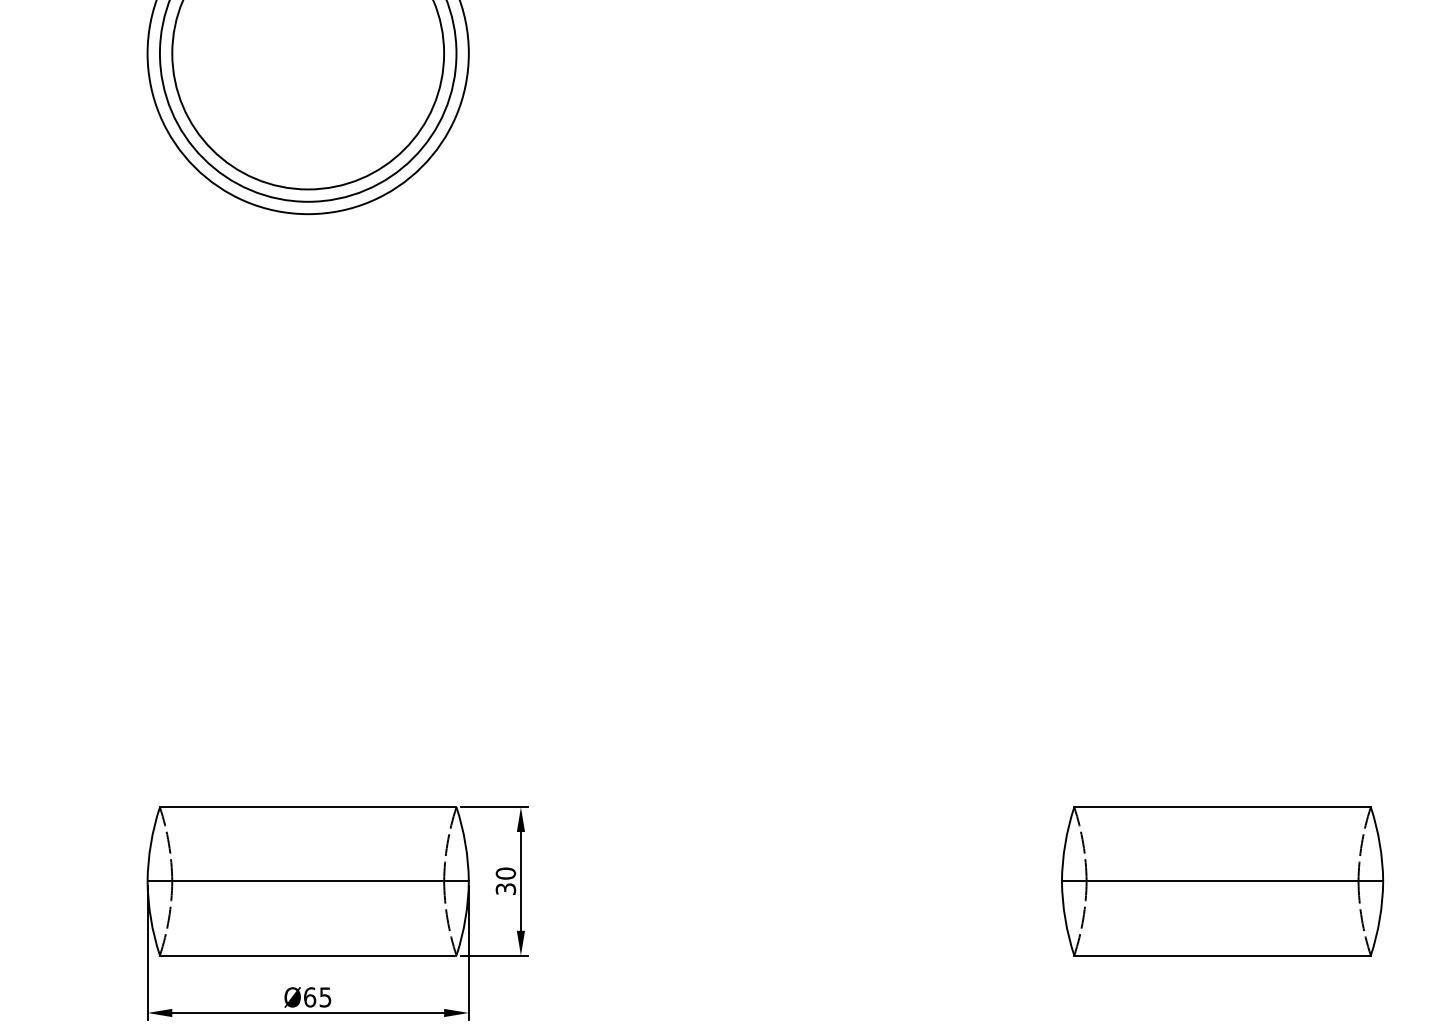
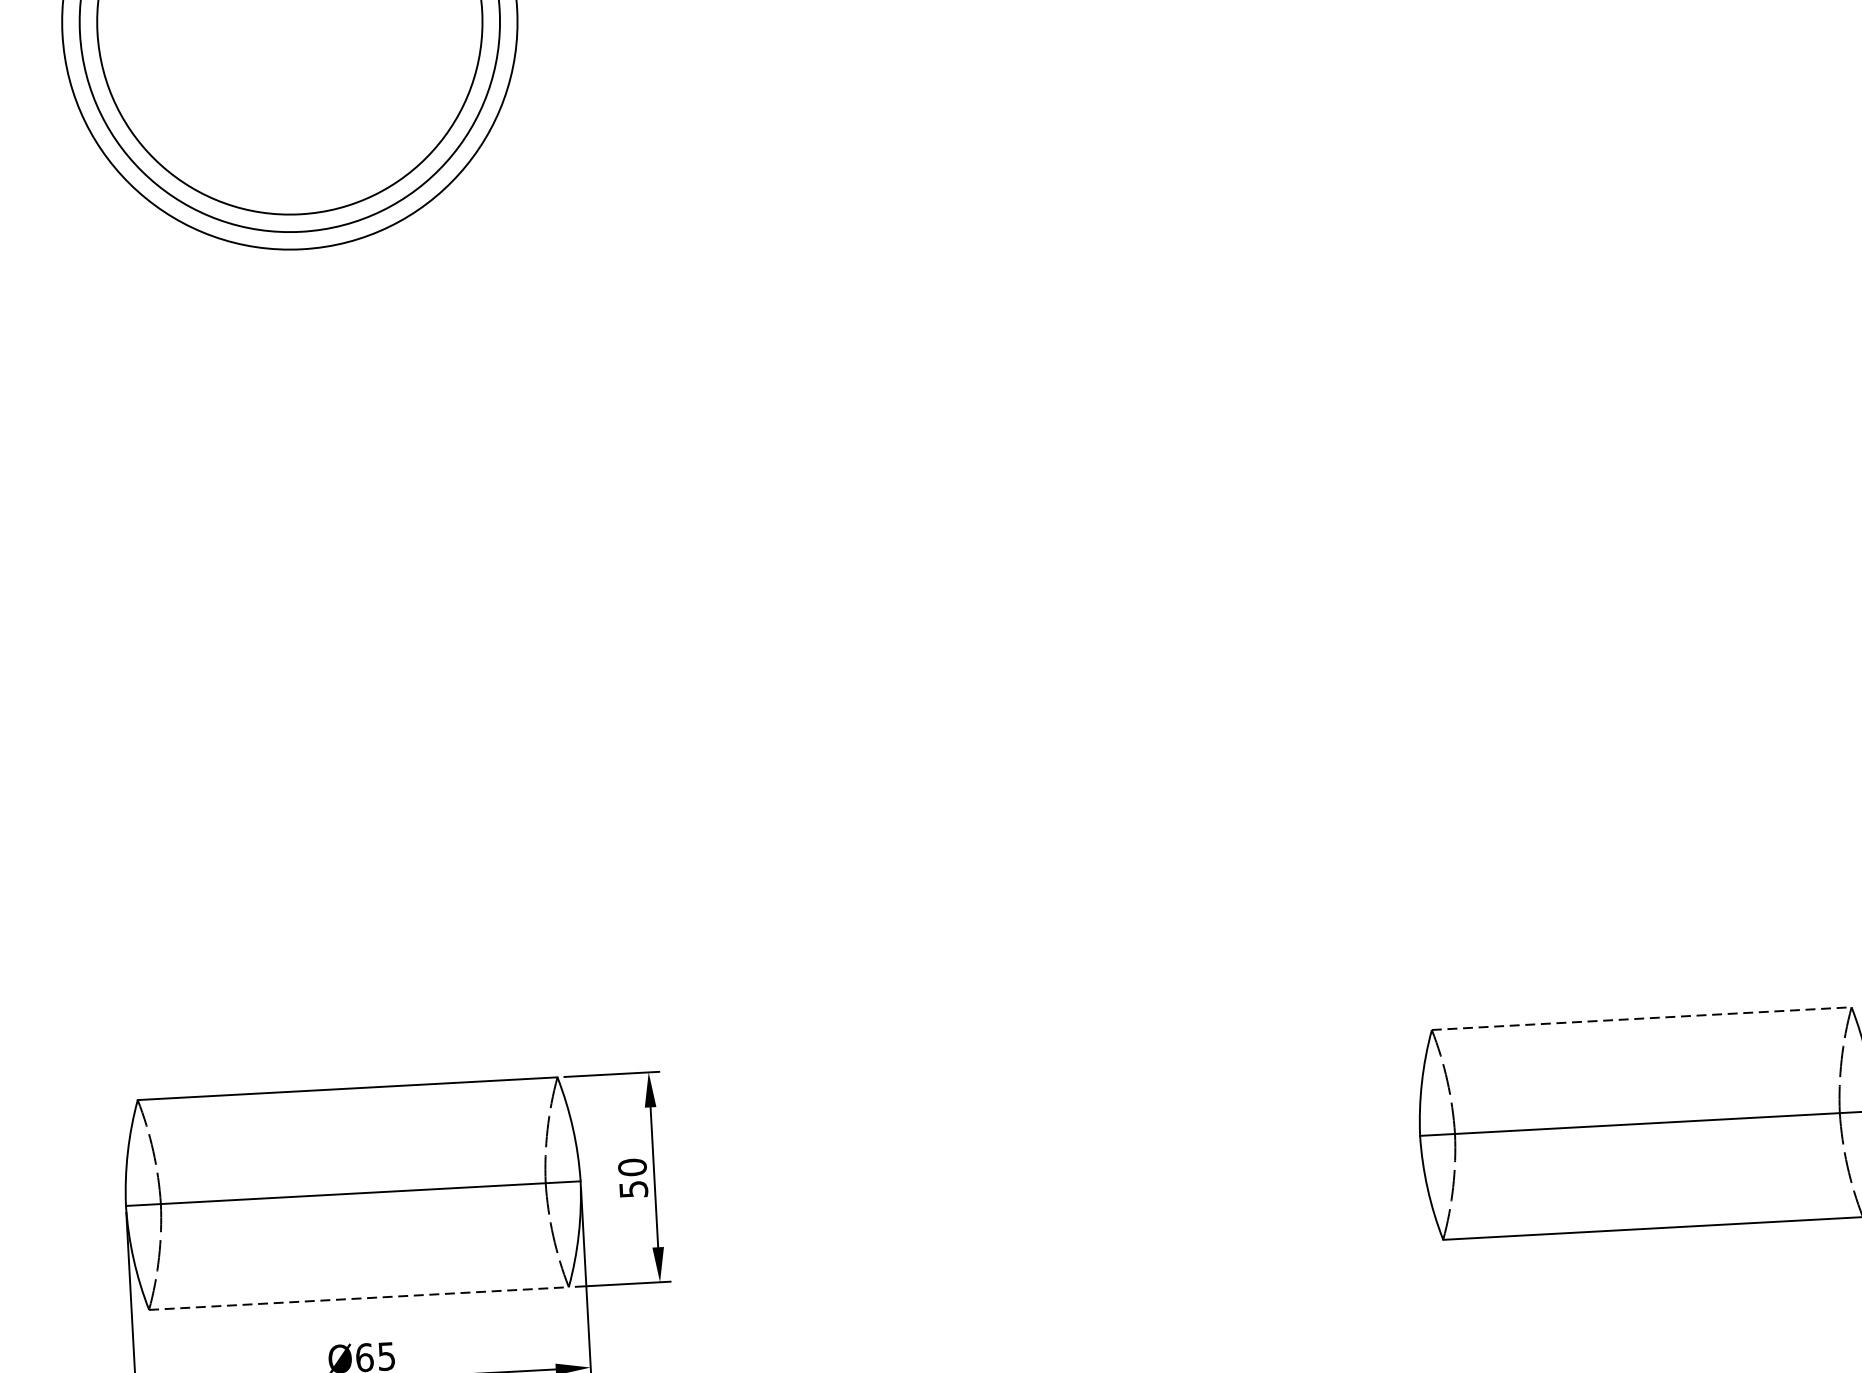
line: (1223, 807) -> (1643, 1018), solid -> dashed
text: (505, 888) -> (633, 1188), 30 -> 50
line: (308, 955) -> (359, 1298), solid -> dashed

